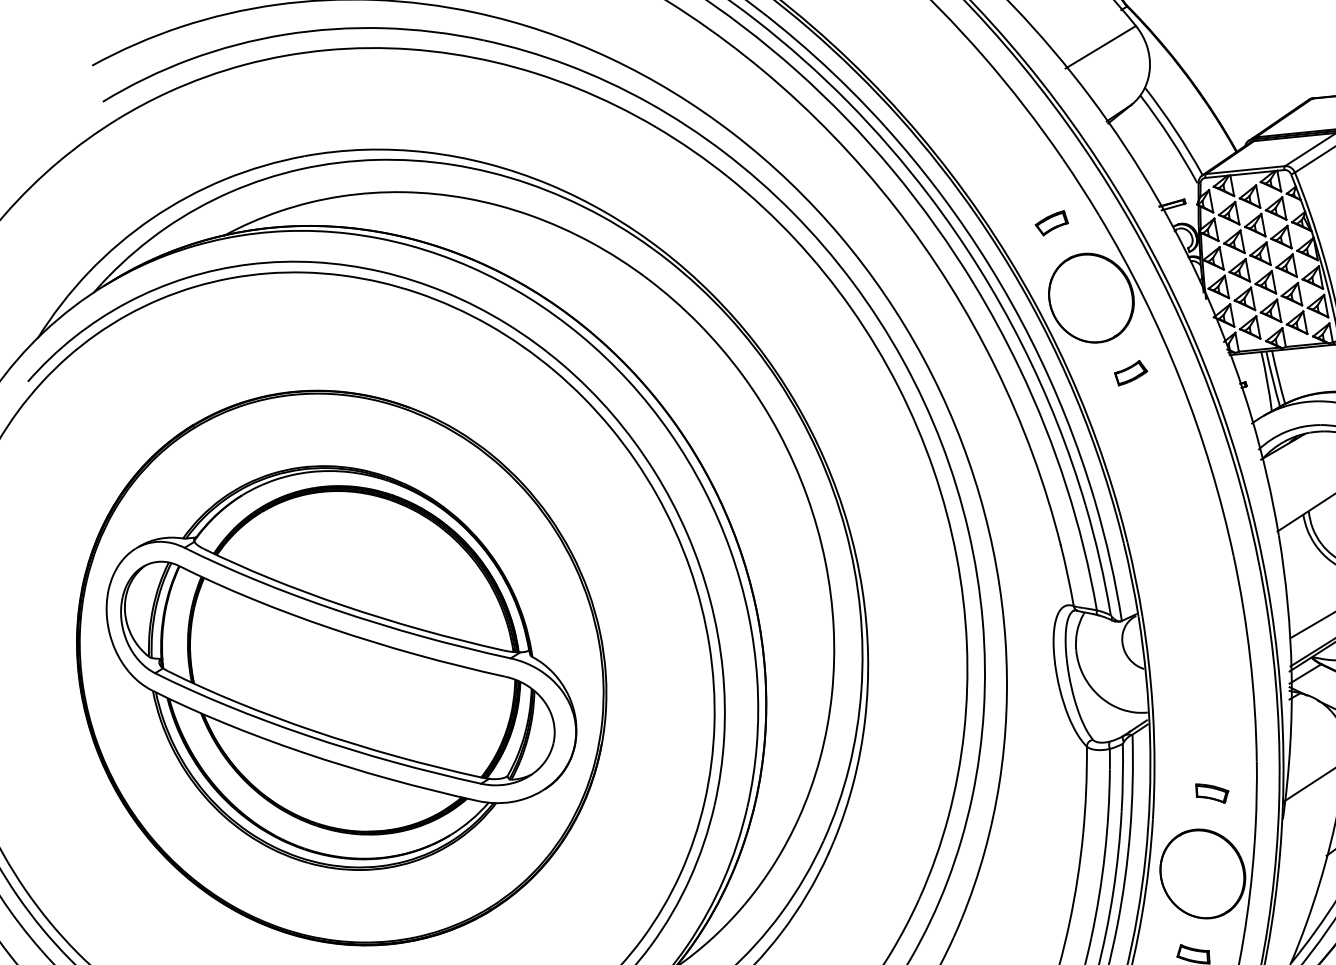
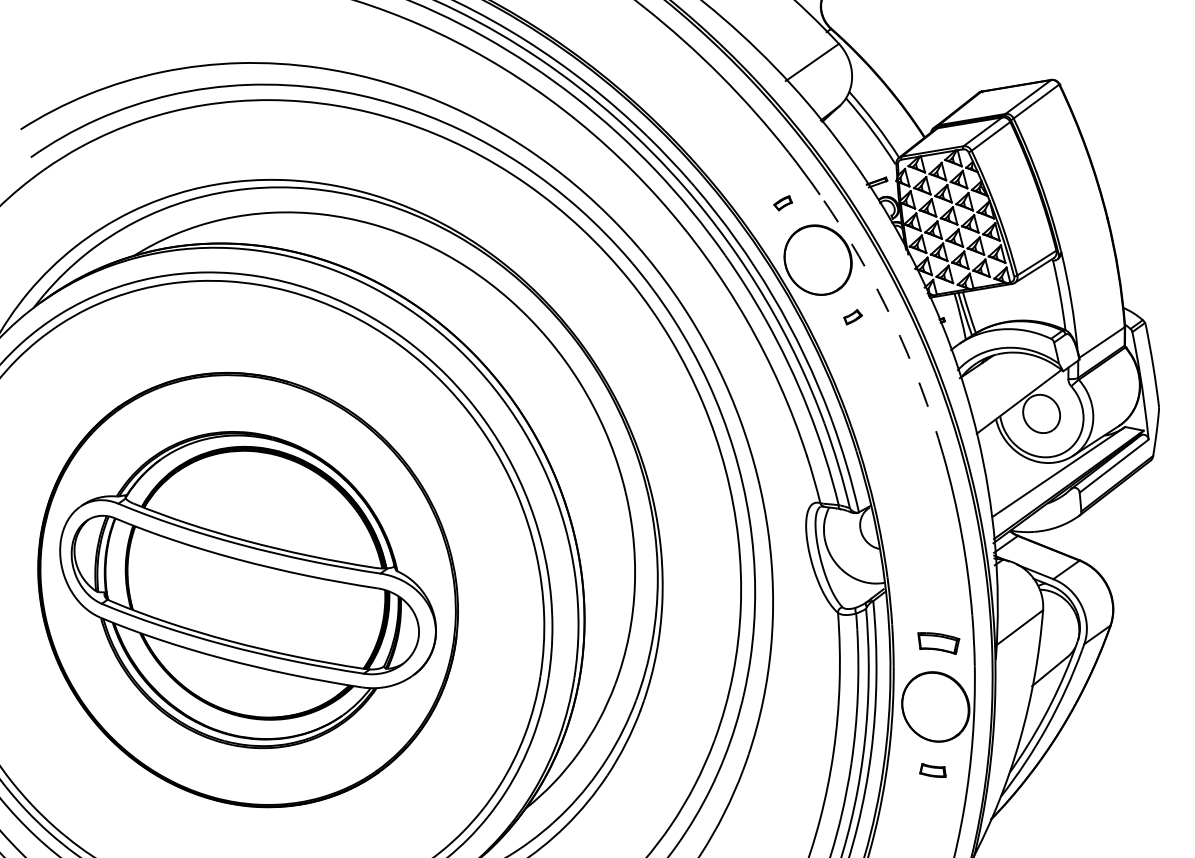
part: (1051, 223) -> (782, 203), size x0.7
part: (1130, 373) -> (852, 317), size x0.7
arc: (1180, 380) -> (892, 320), solid -> dashed
part: (1211, 792) -> (938, 642), size x1.6

